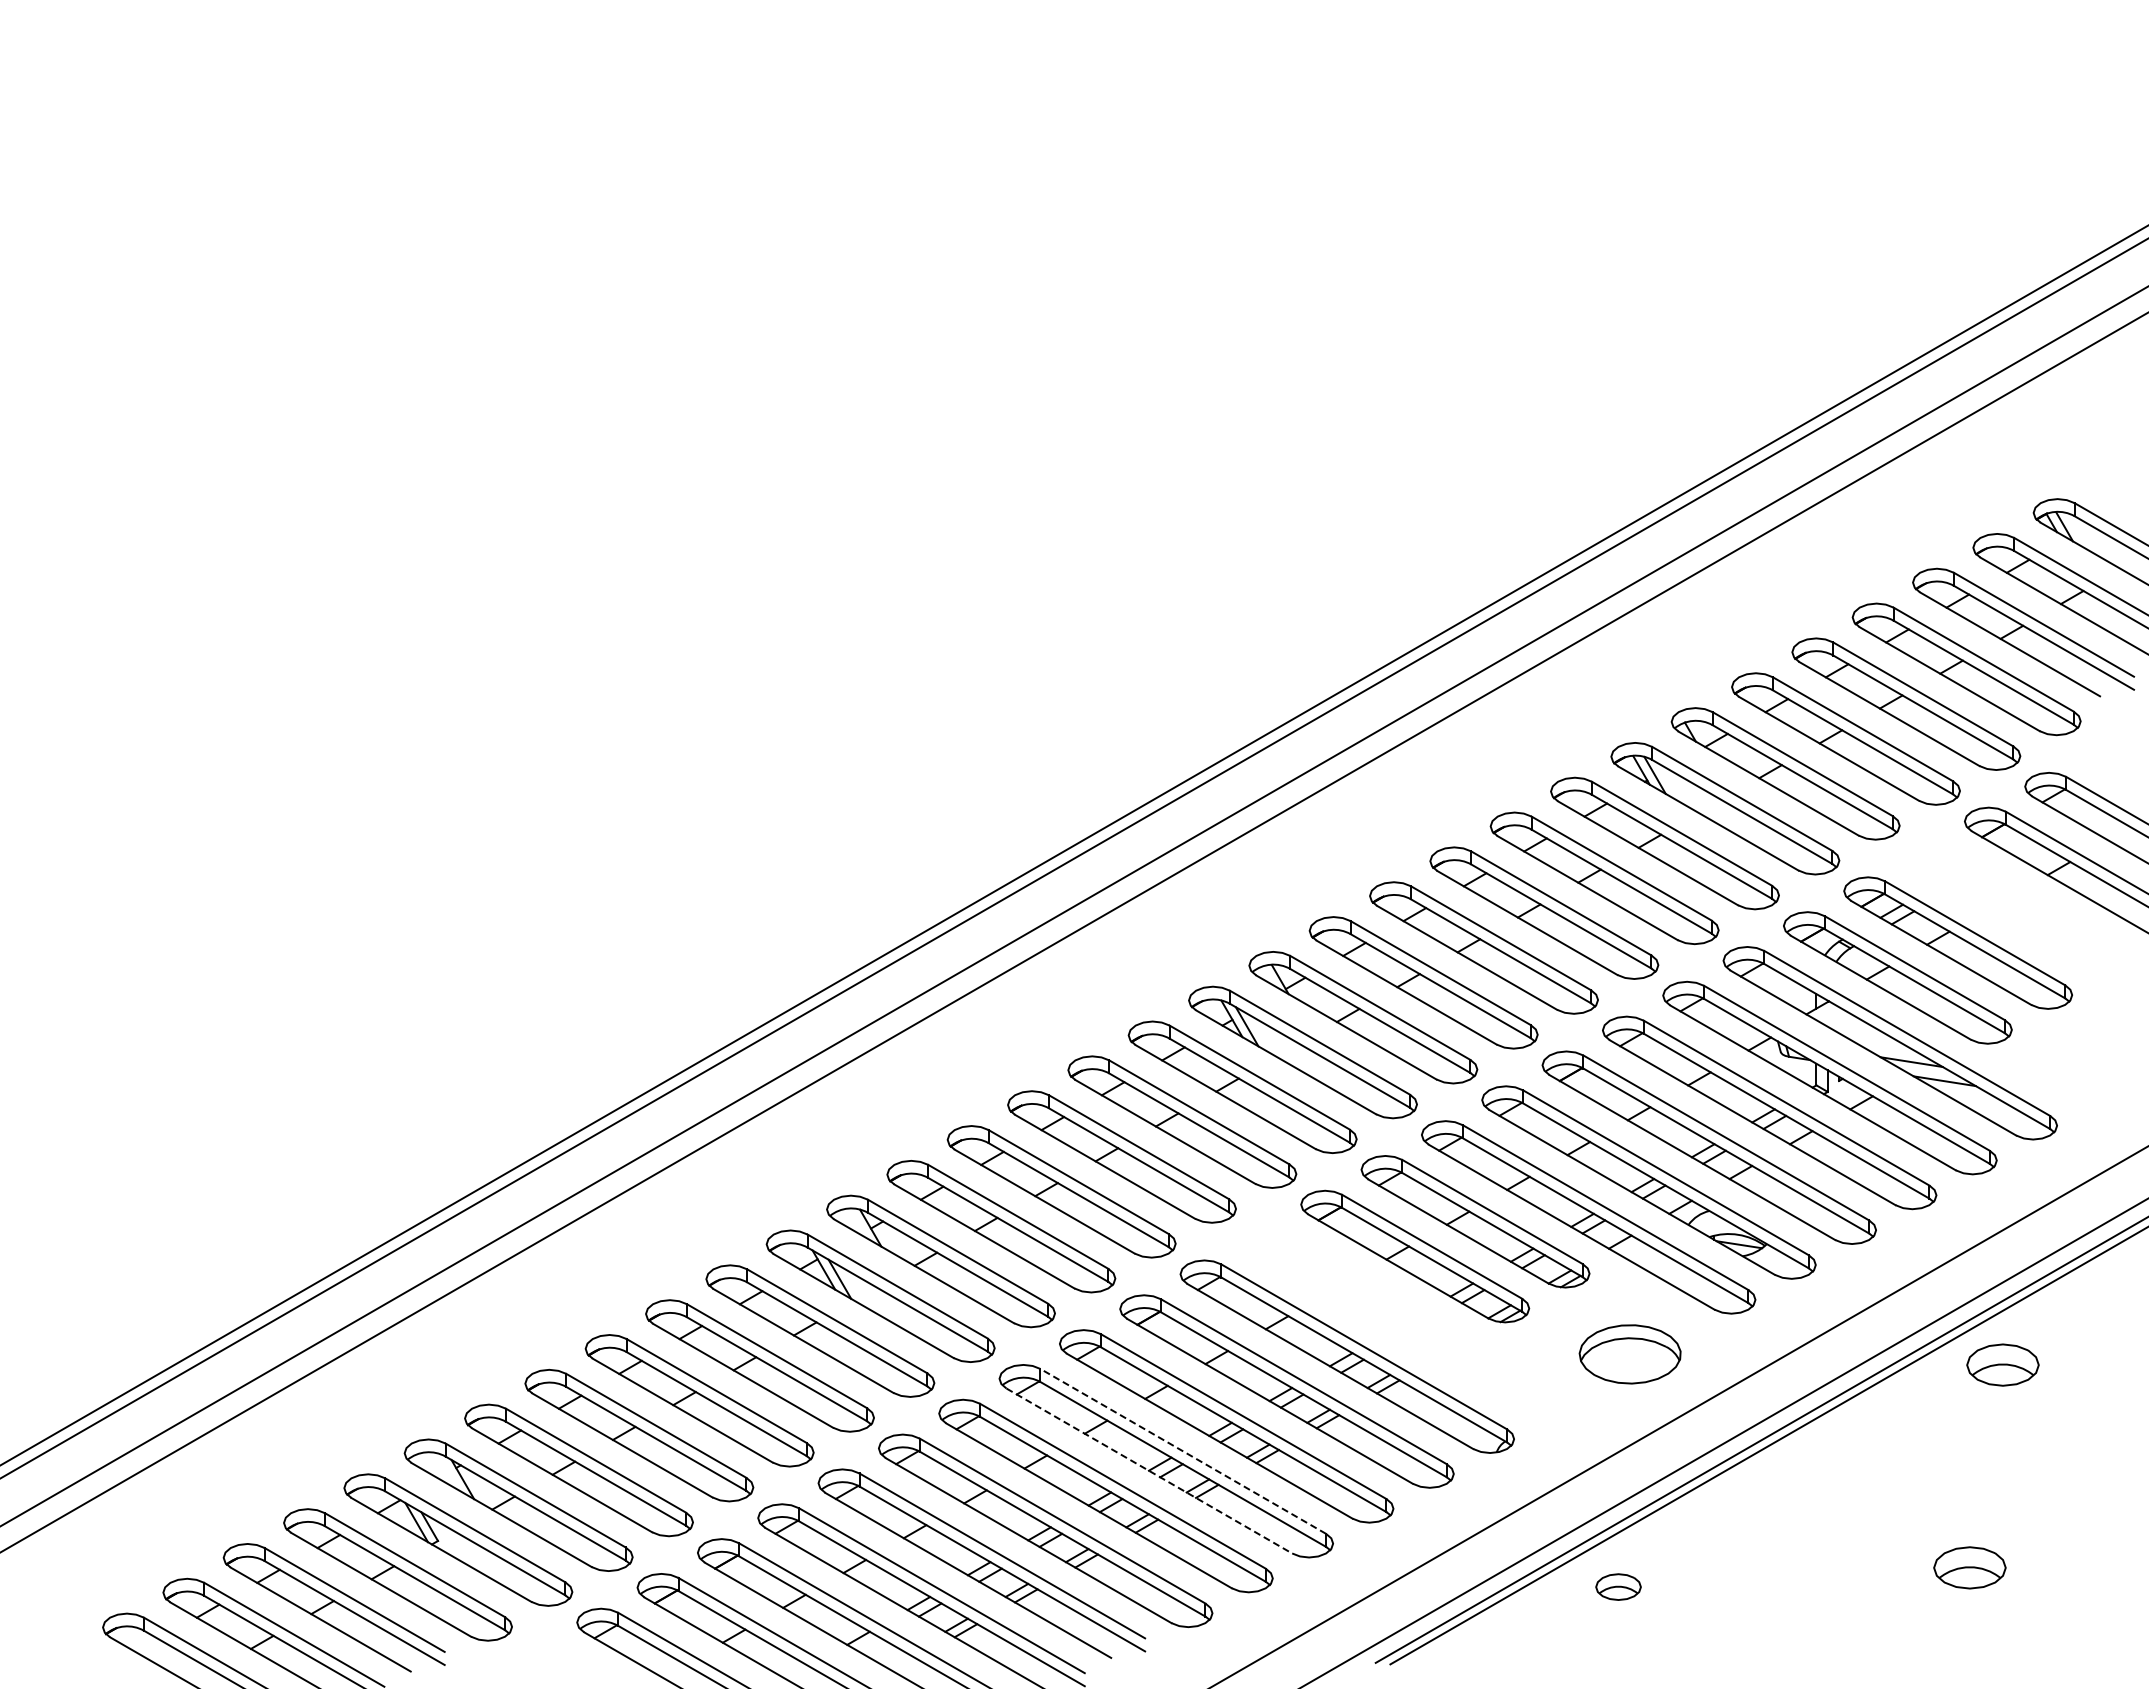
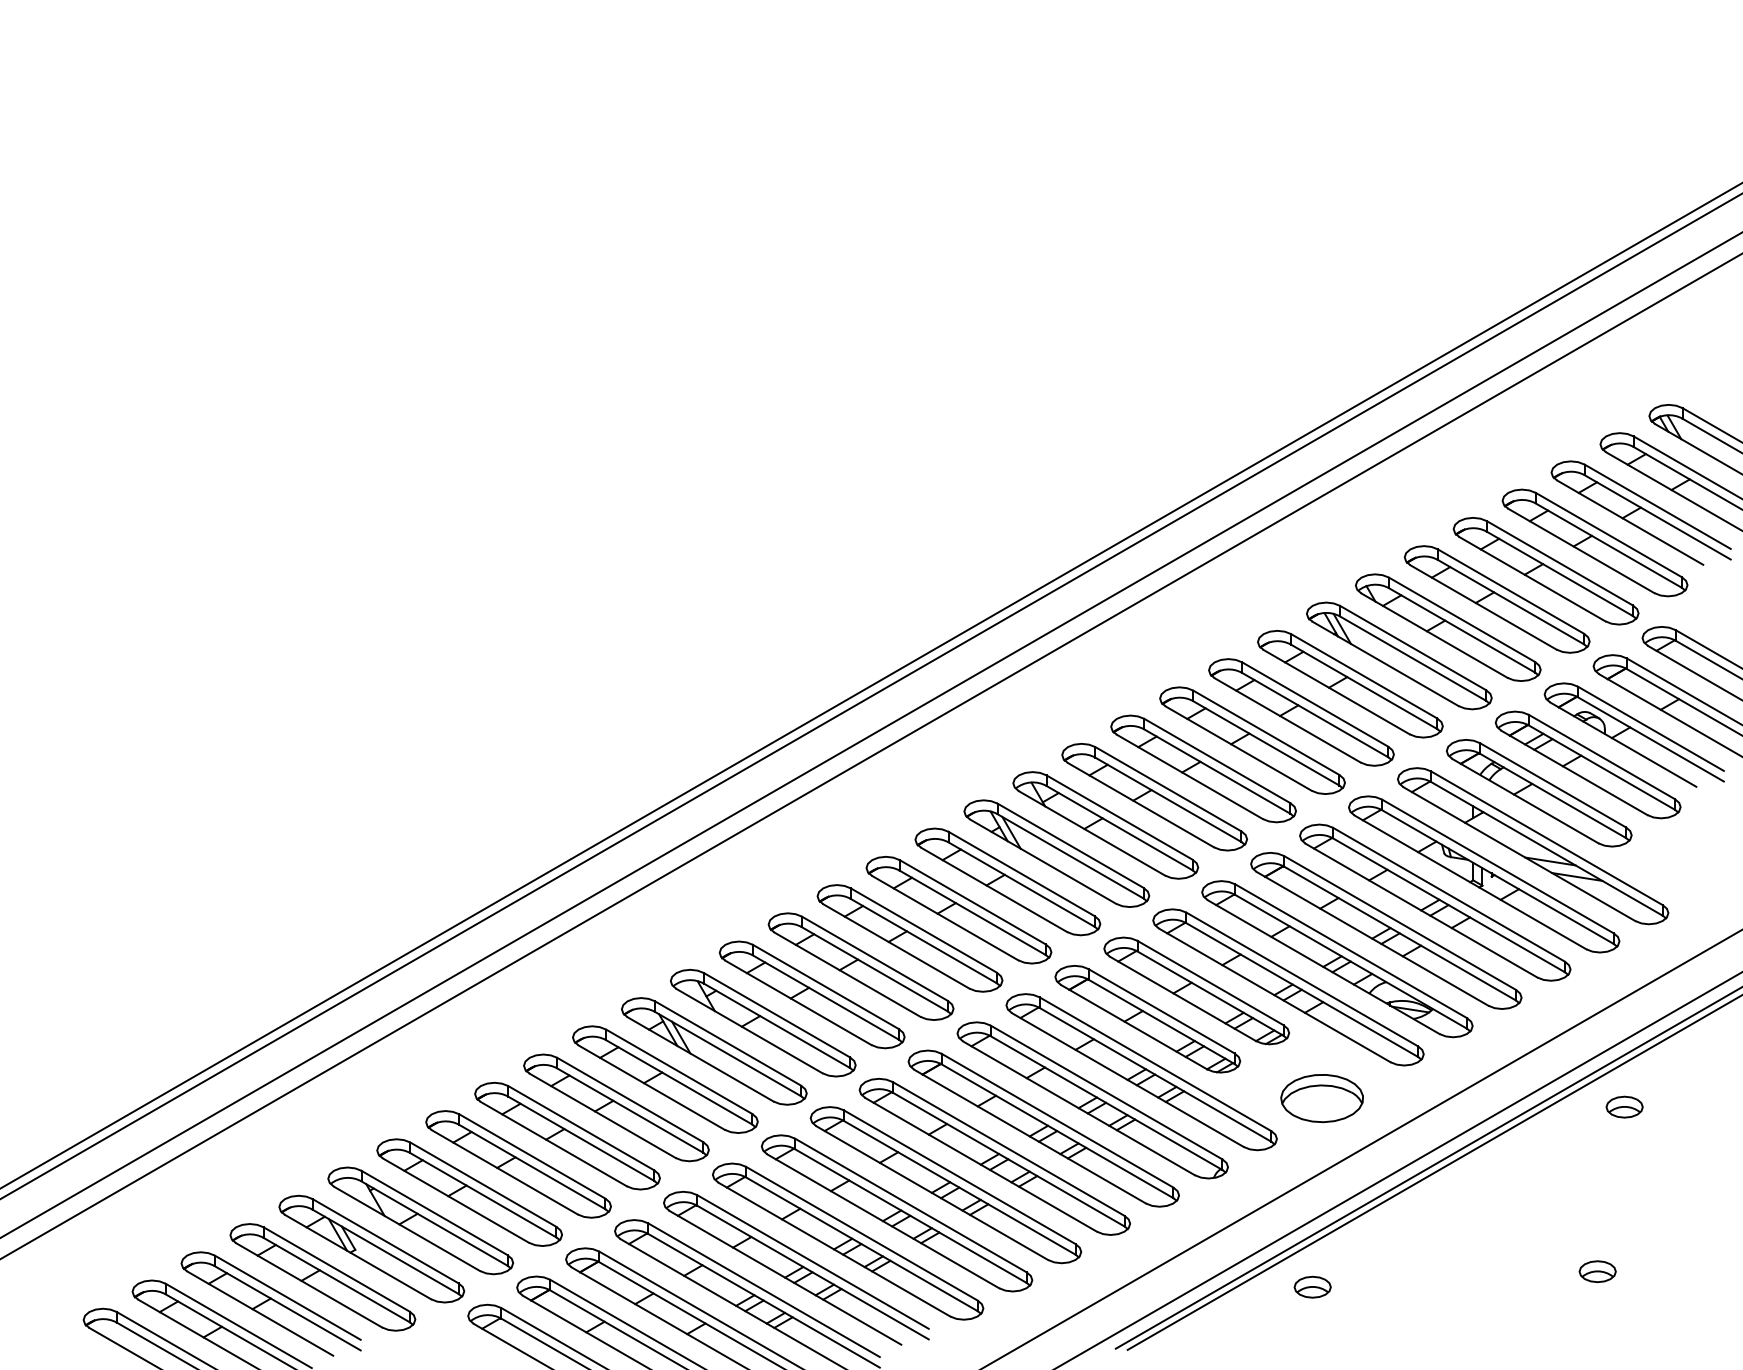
part: (2014, 906) -> (1633, 735), added
part: (1407, 1321) -> (1141, 1071), added
part: (2003, 1364) -> (1624, 1106), size x0.62
line: (1183, 1451) -> (959, 1177), dashed -> solid
line: (1149, 1471) -> (932, 1193), dashed -> solid
part: (1969, 1567) -> (1597, 1271), size x0.62

